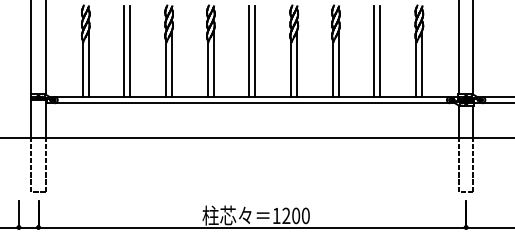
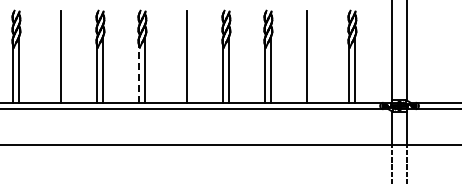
line: (124, 51) -> (55, 57), removed
line: (249, 51) -> (181, 57), removed
line: (380, 51) -> (313, 57), removed
line: (207, 68) -> (139, 74), solid -> dashed

